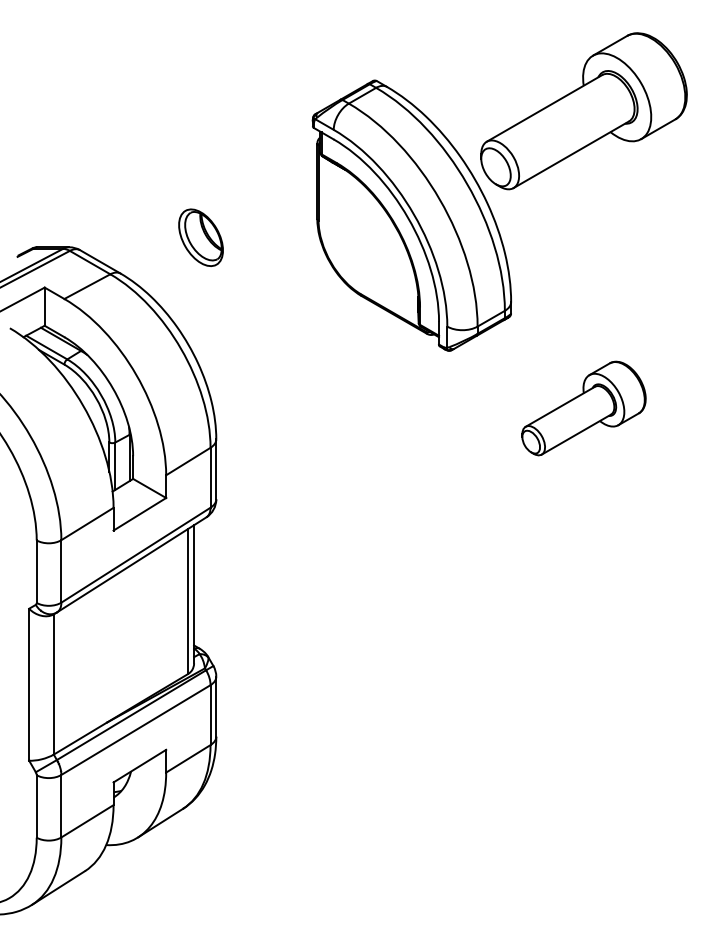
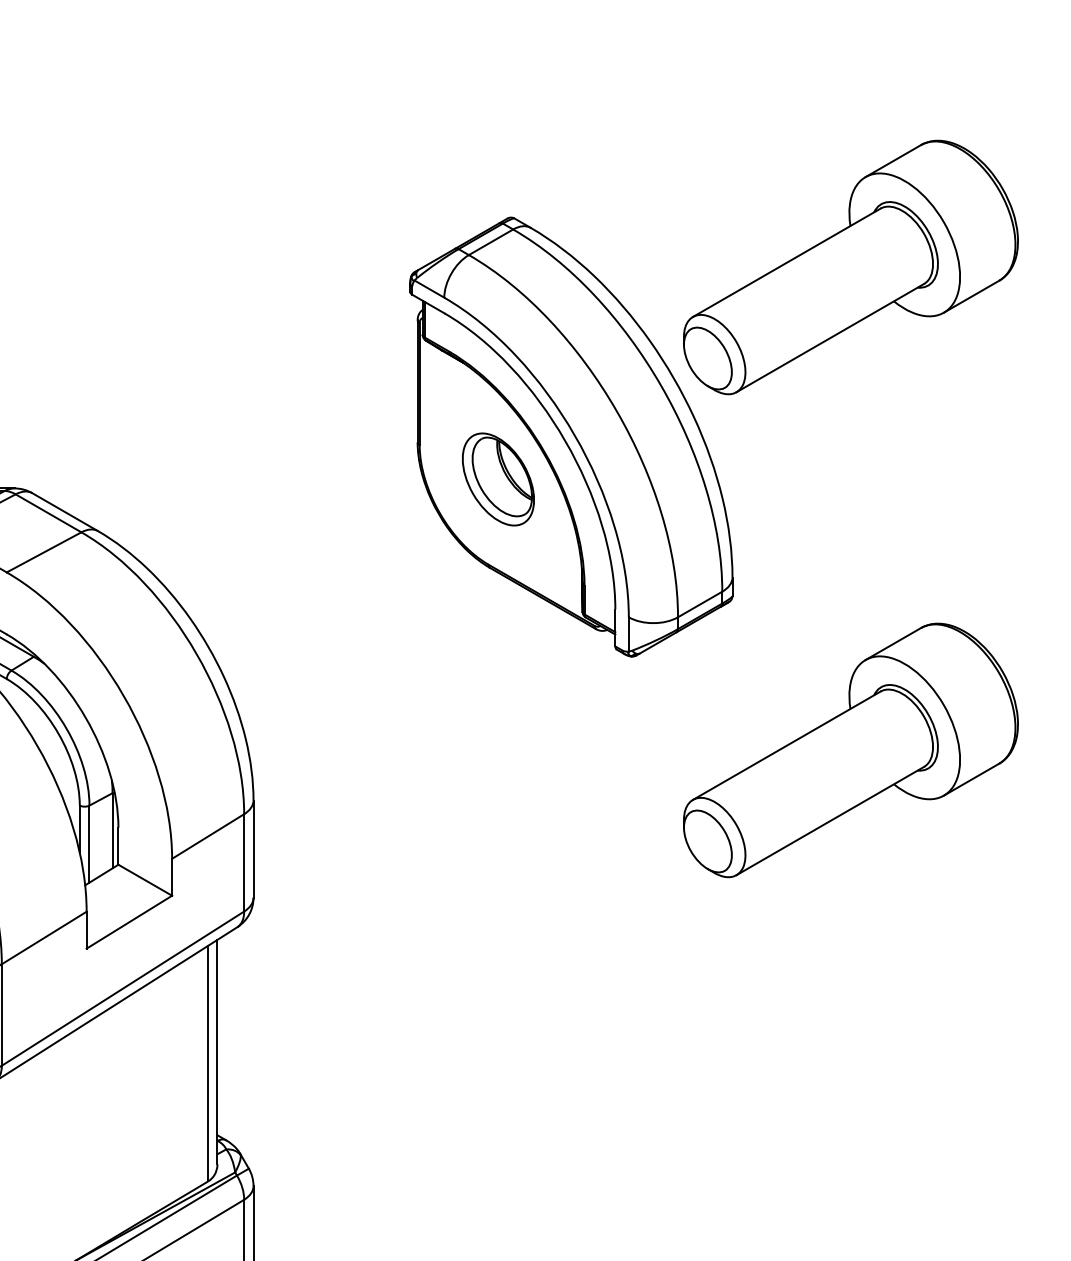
part: (200, 237) -> (497, 479), moved
part: (583, 408) -> (850, 750), size x1.67

